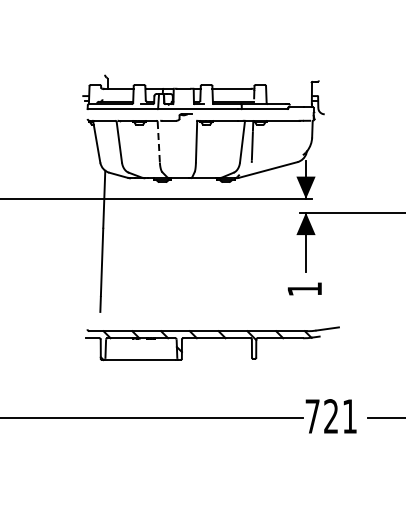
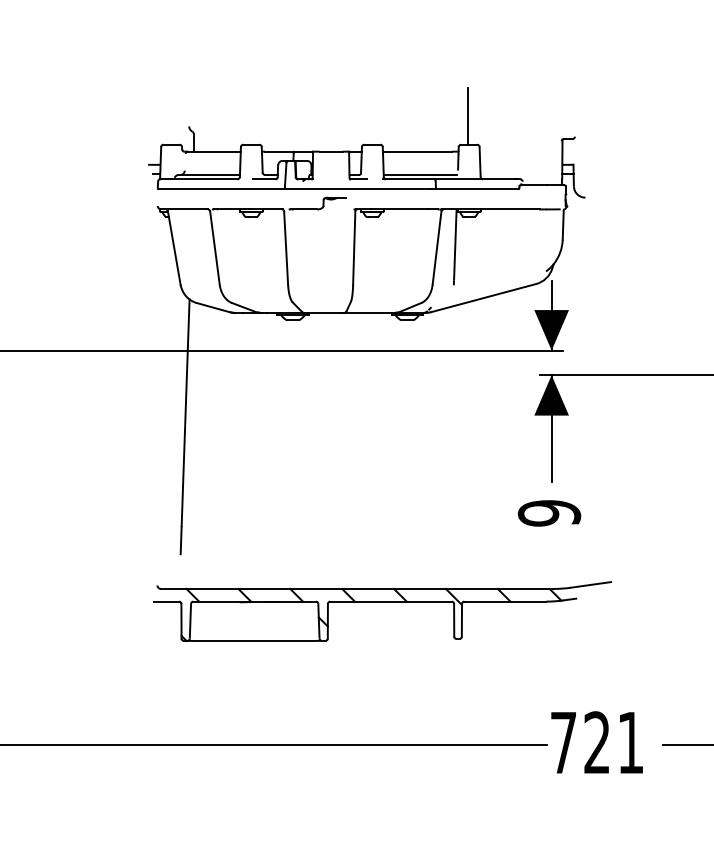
line: (259, 68) -> (467, 115), added
line: (158, 142) -> (285, 248), dashed -> solid
text: (304, 289) -> (548, 513), 1 -> 9

